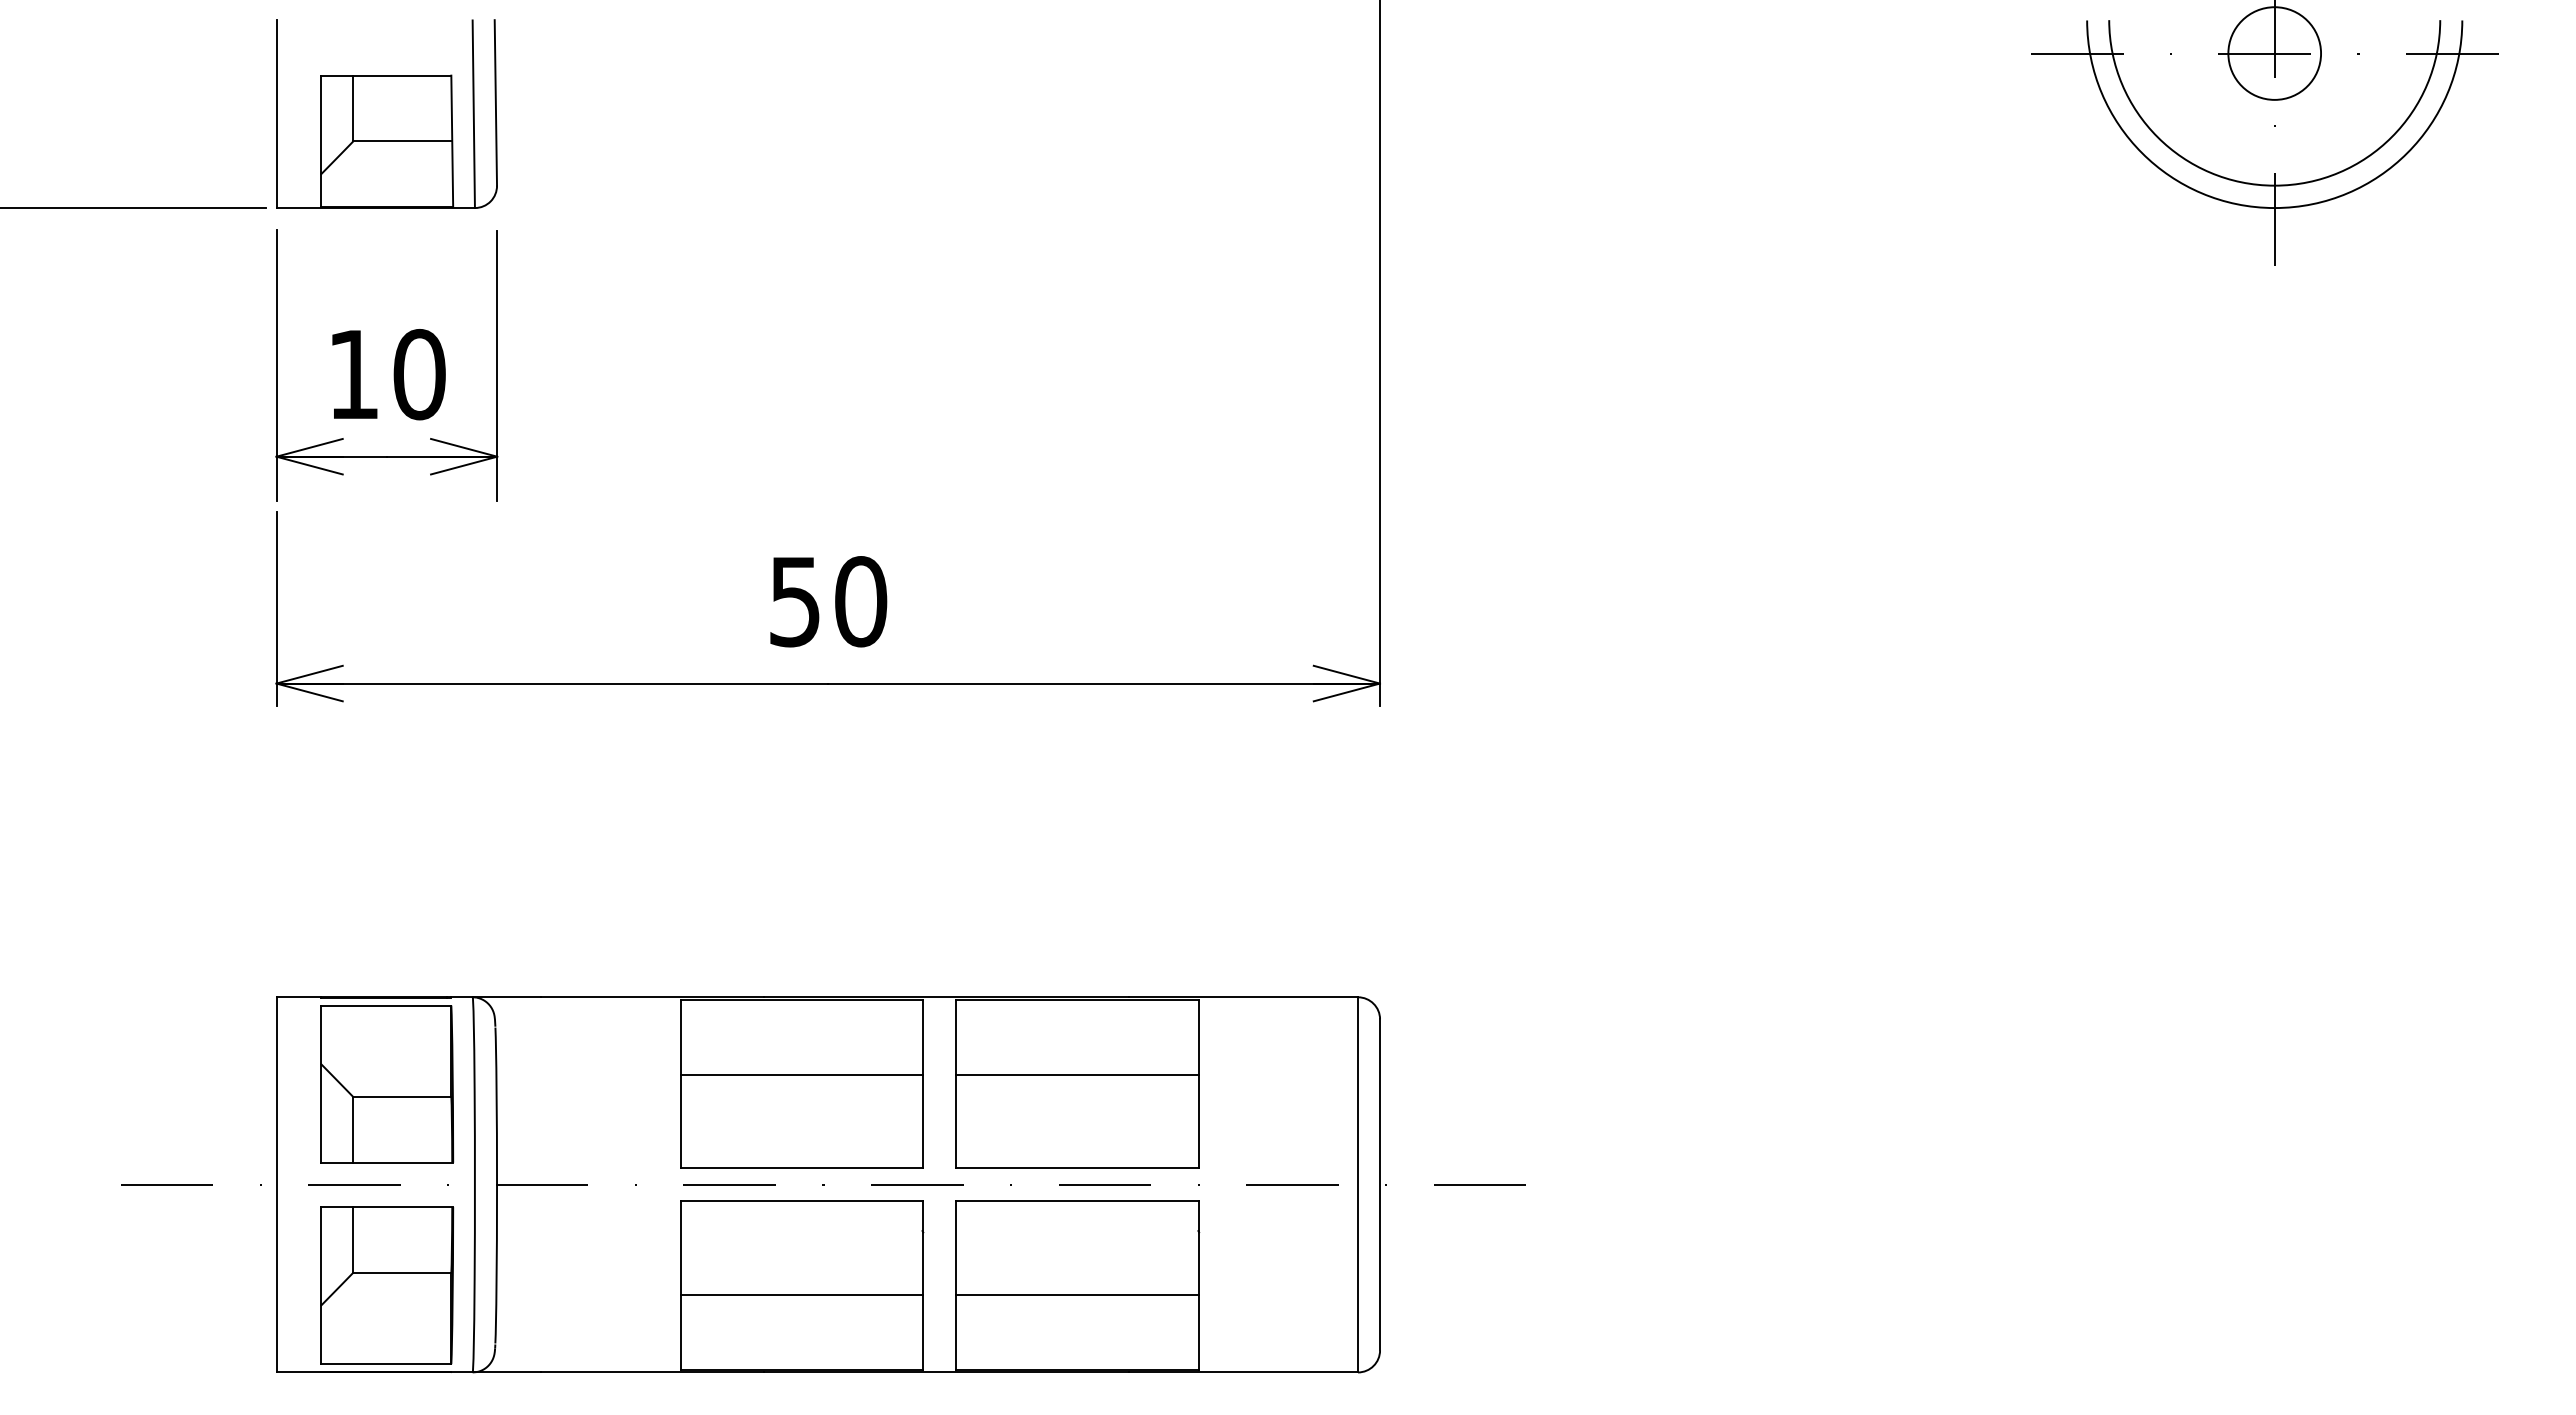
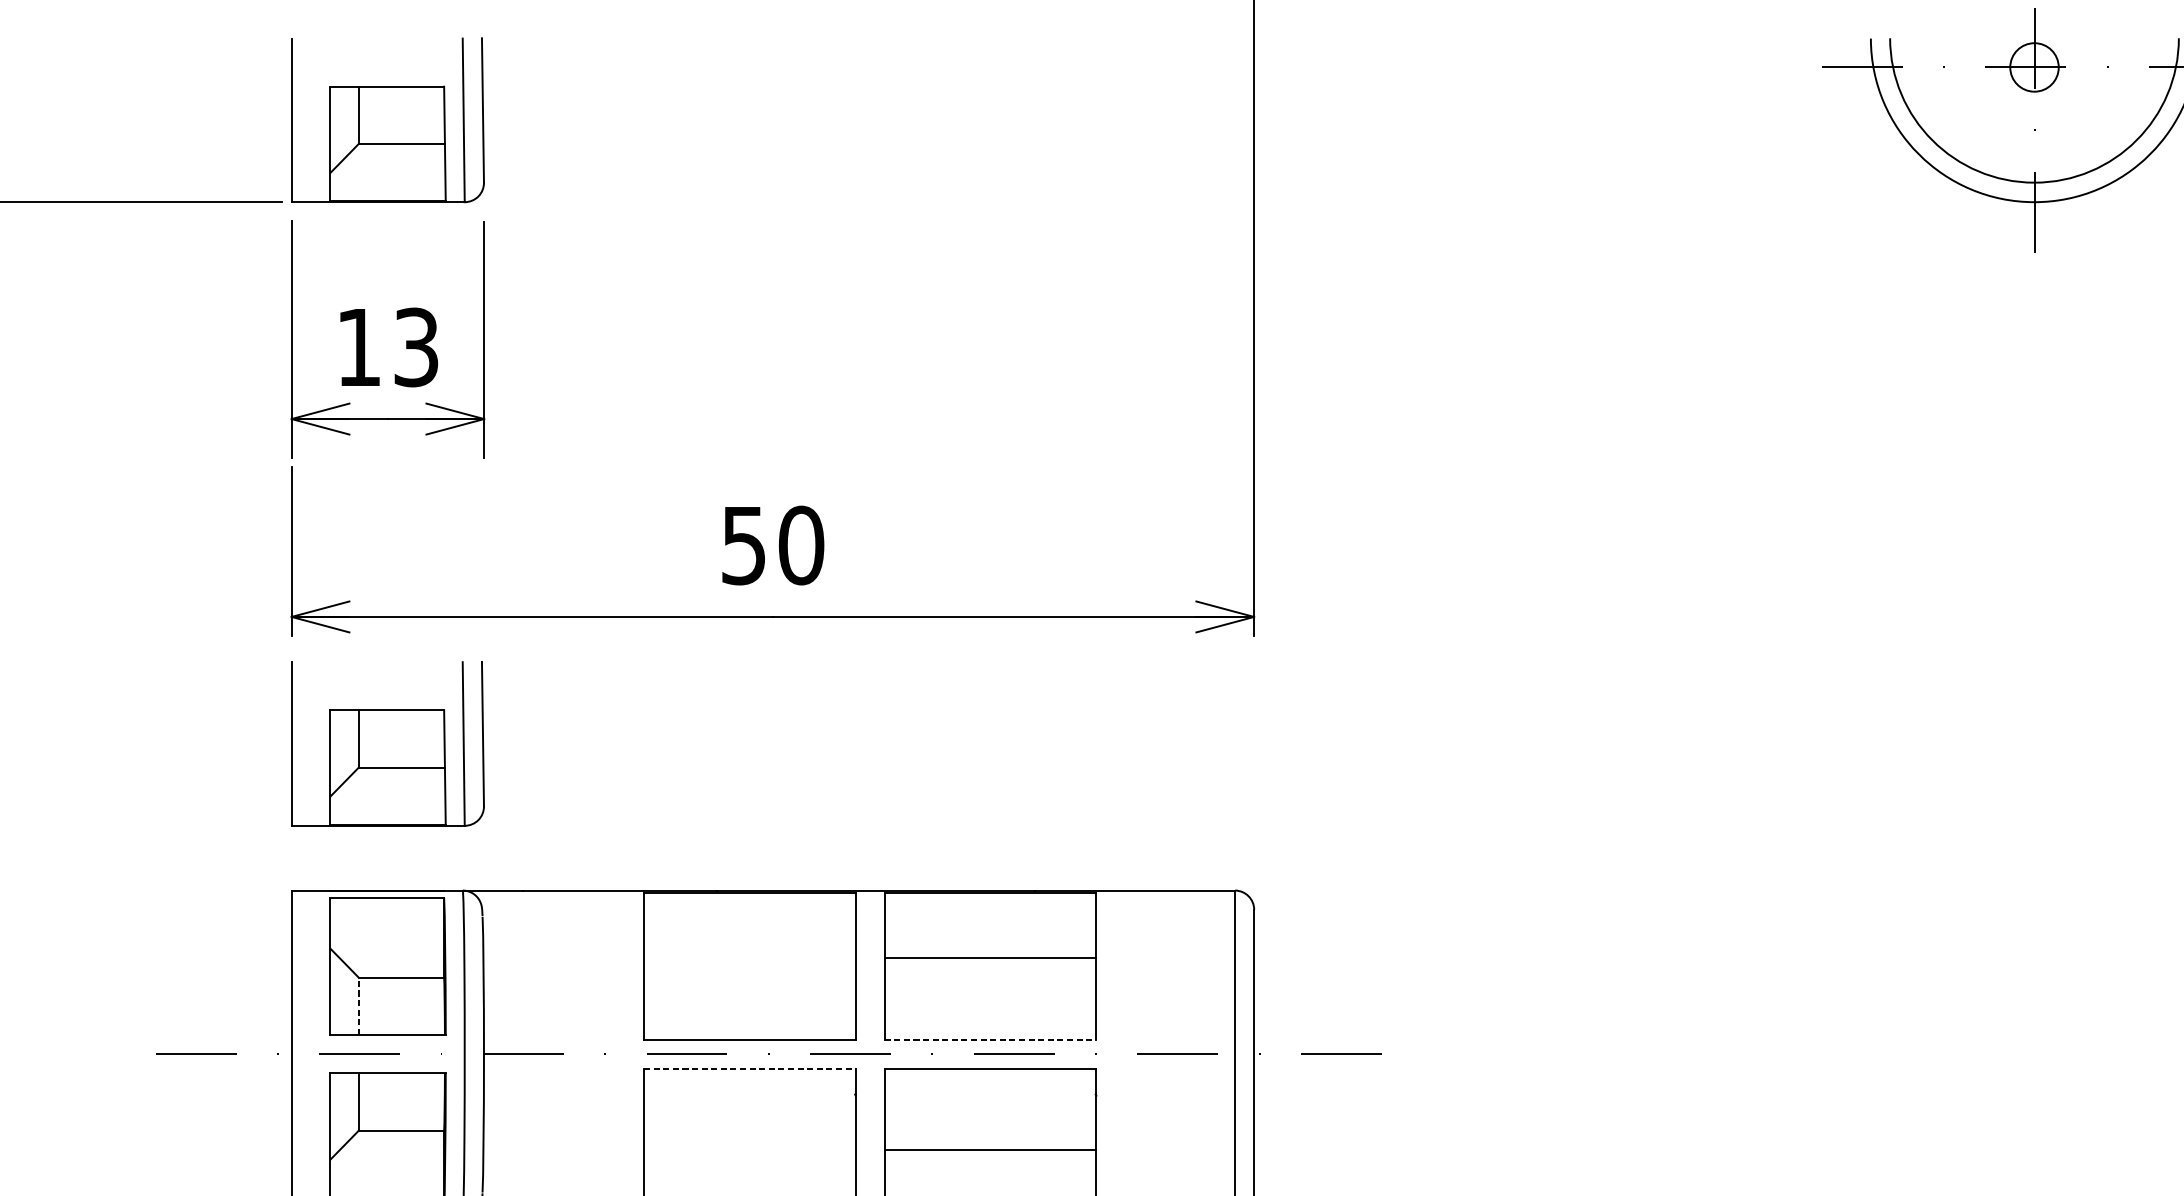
circle: (2274, 53) -> (2034, 67), size x0.6
text: (419, 374) -> (416, 347), 10 -> 13
part: (386, 828) -> (387, 743), added
line: (801, 1074) -> (749, 957), removed
line: (353, 1129) -> (358, 1005), solid -> dashed
line: (1078, 1168) -> (991, 1039), solid -> dashed
line: (802, 1201) -> (750, 1068), solid -> dashed
line: (801, 1295) -> (749, 1150), removed

